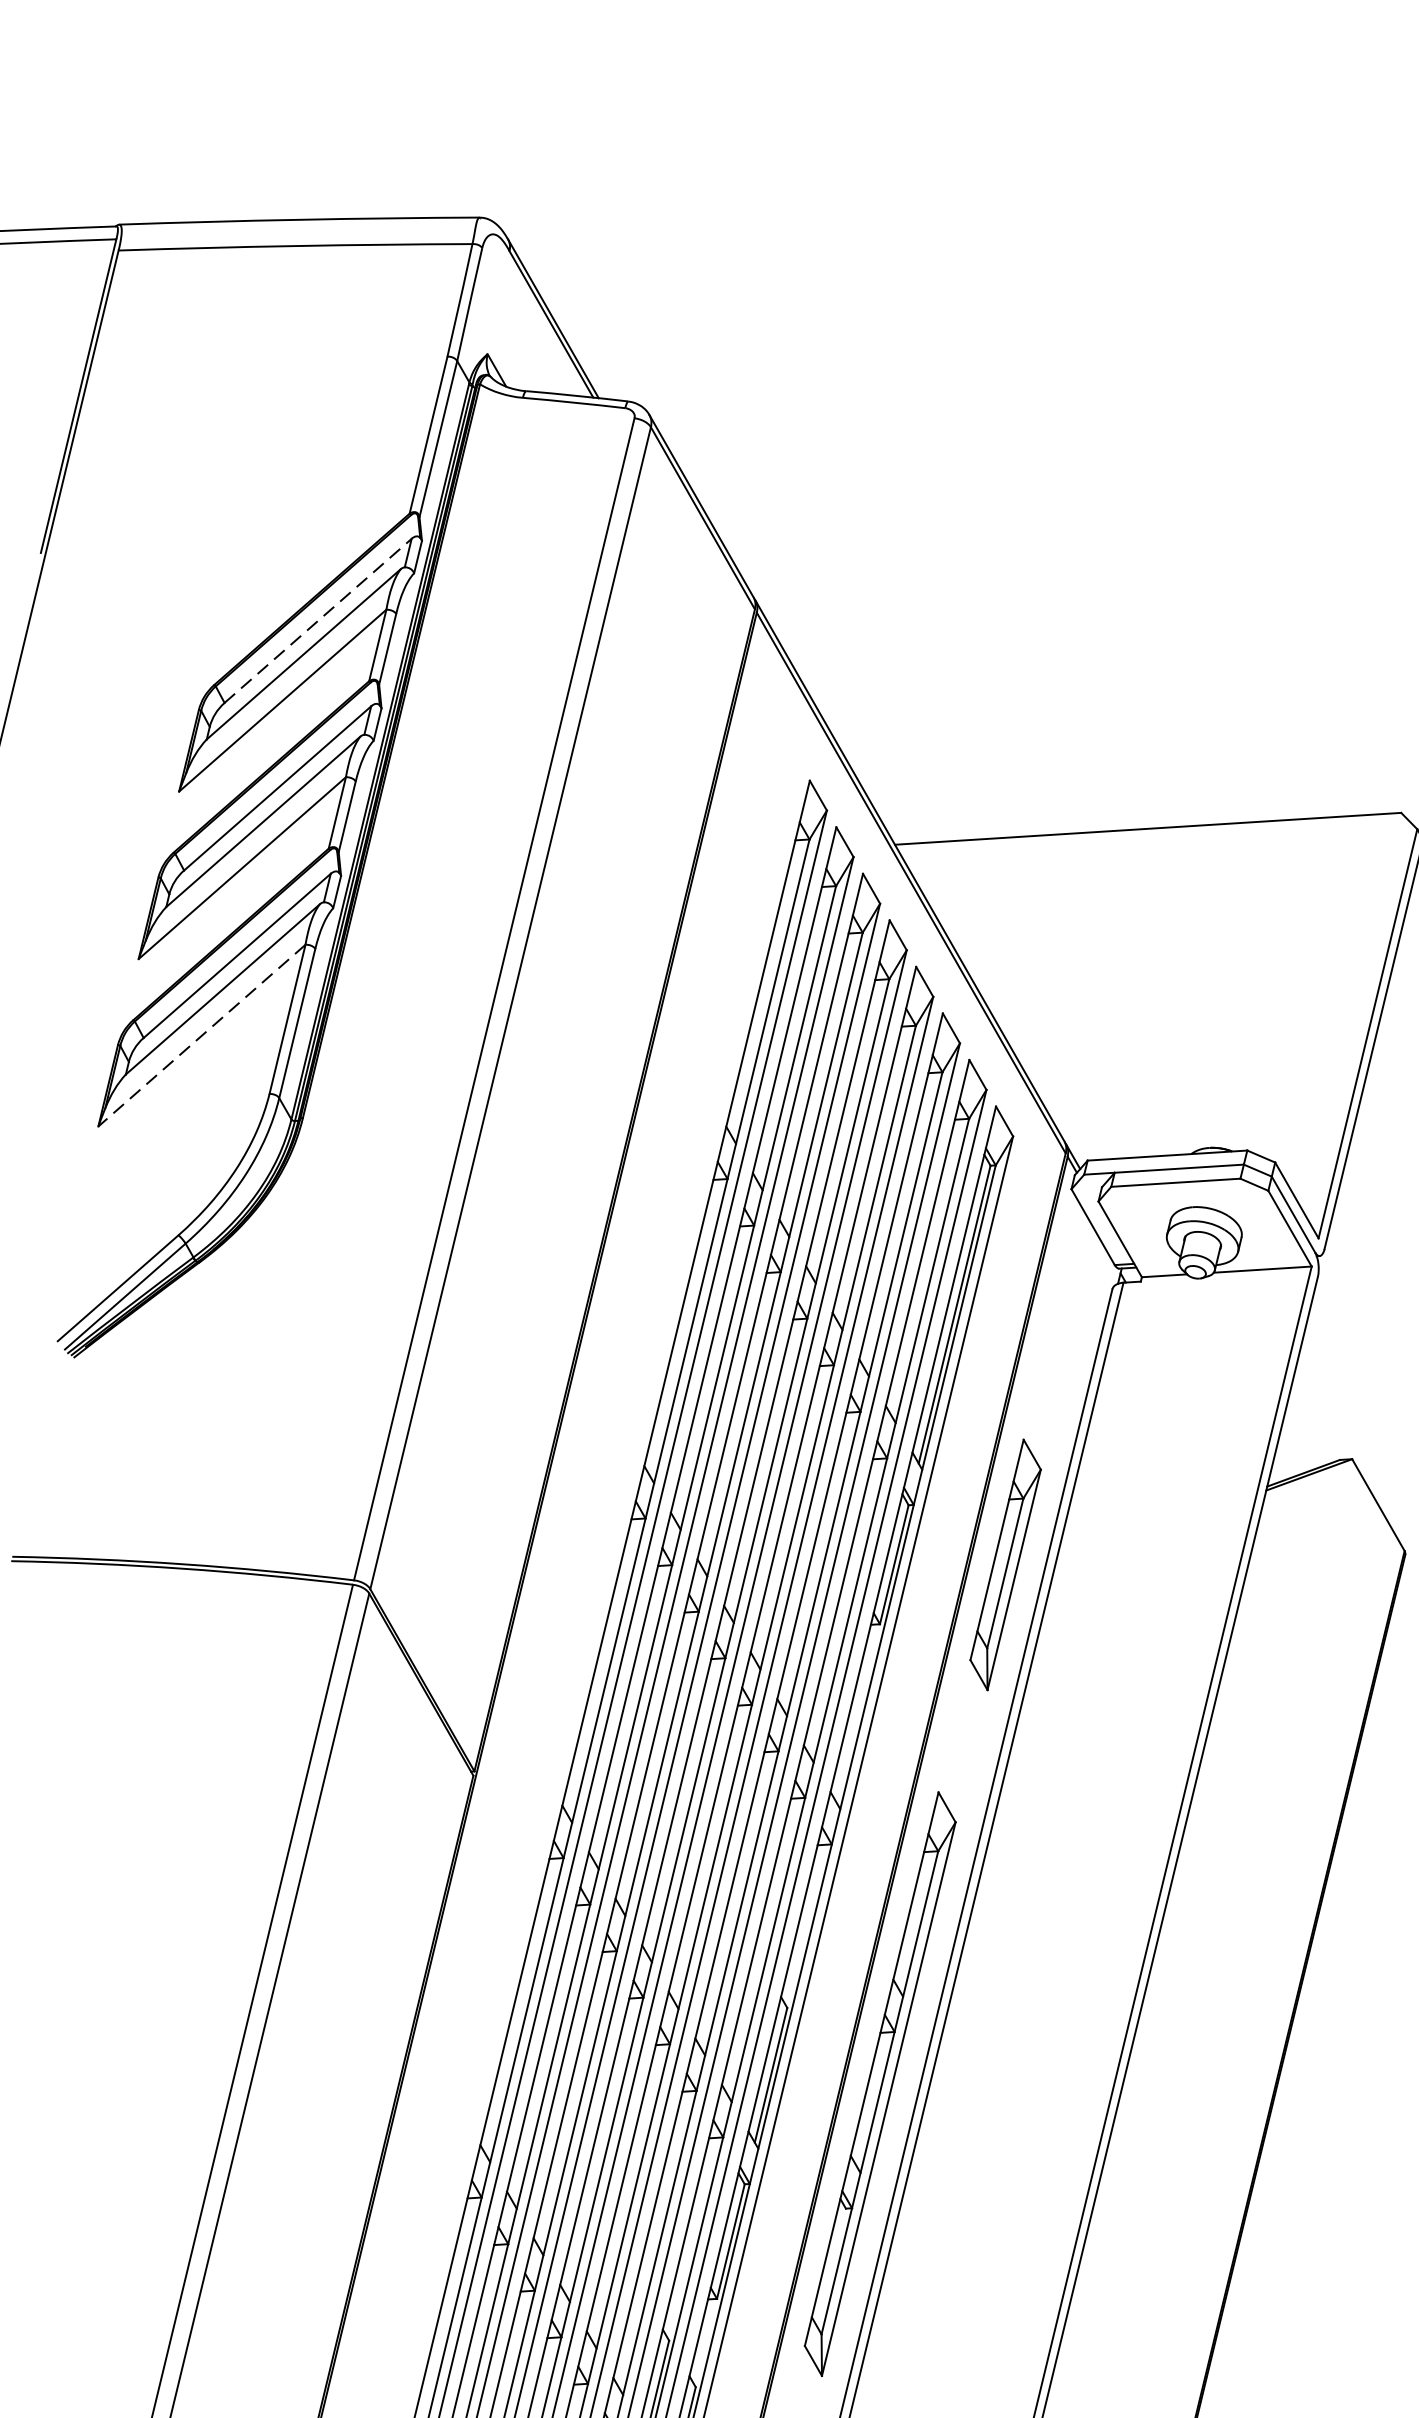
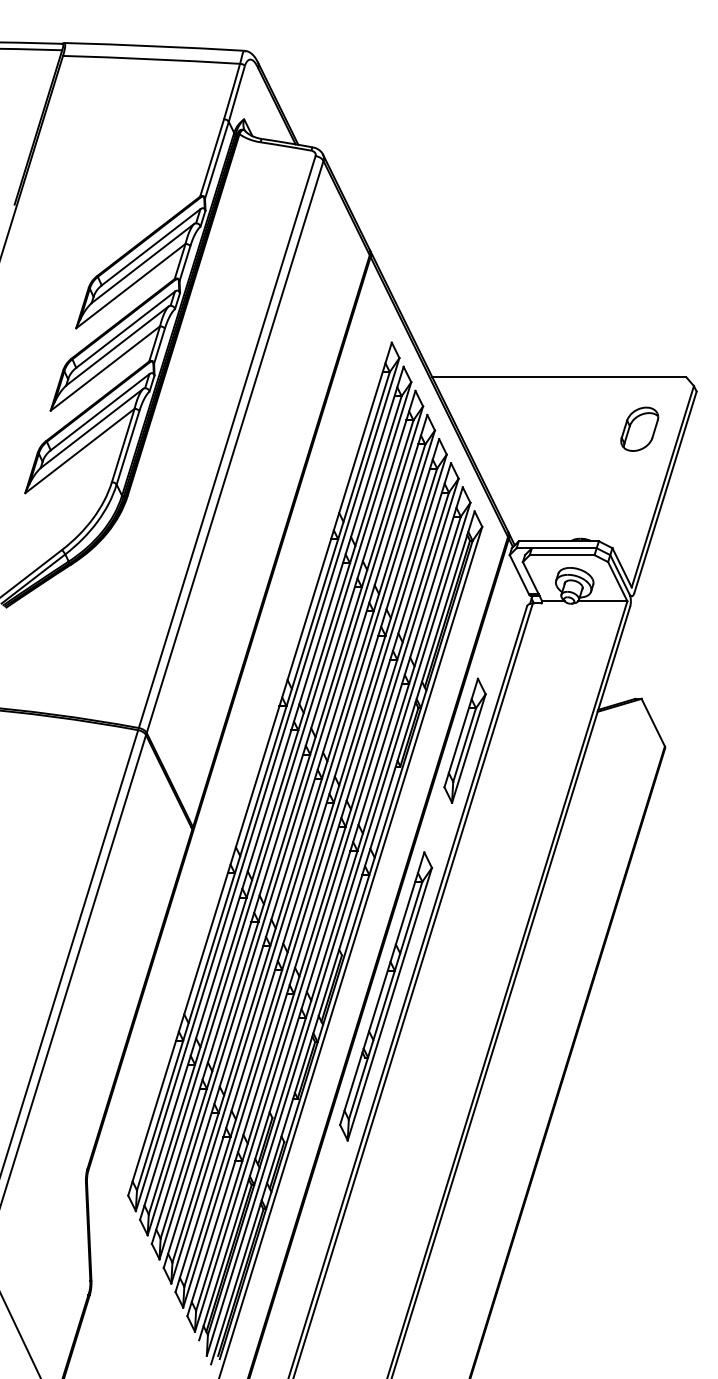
line: (318, 621) -> (151, 247), dashed -> solid
part: (1314, 920) -> (639, 428), added
line: (201, 1036) -> (79, 451), dashed -> solid

